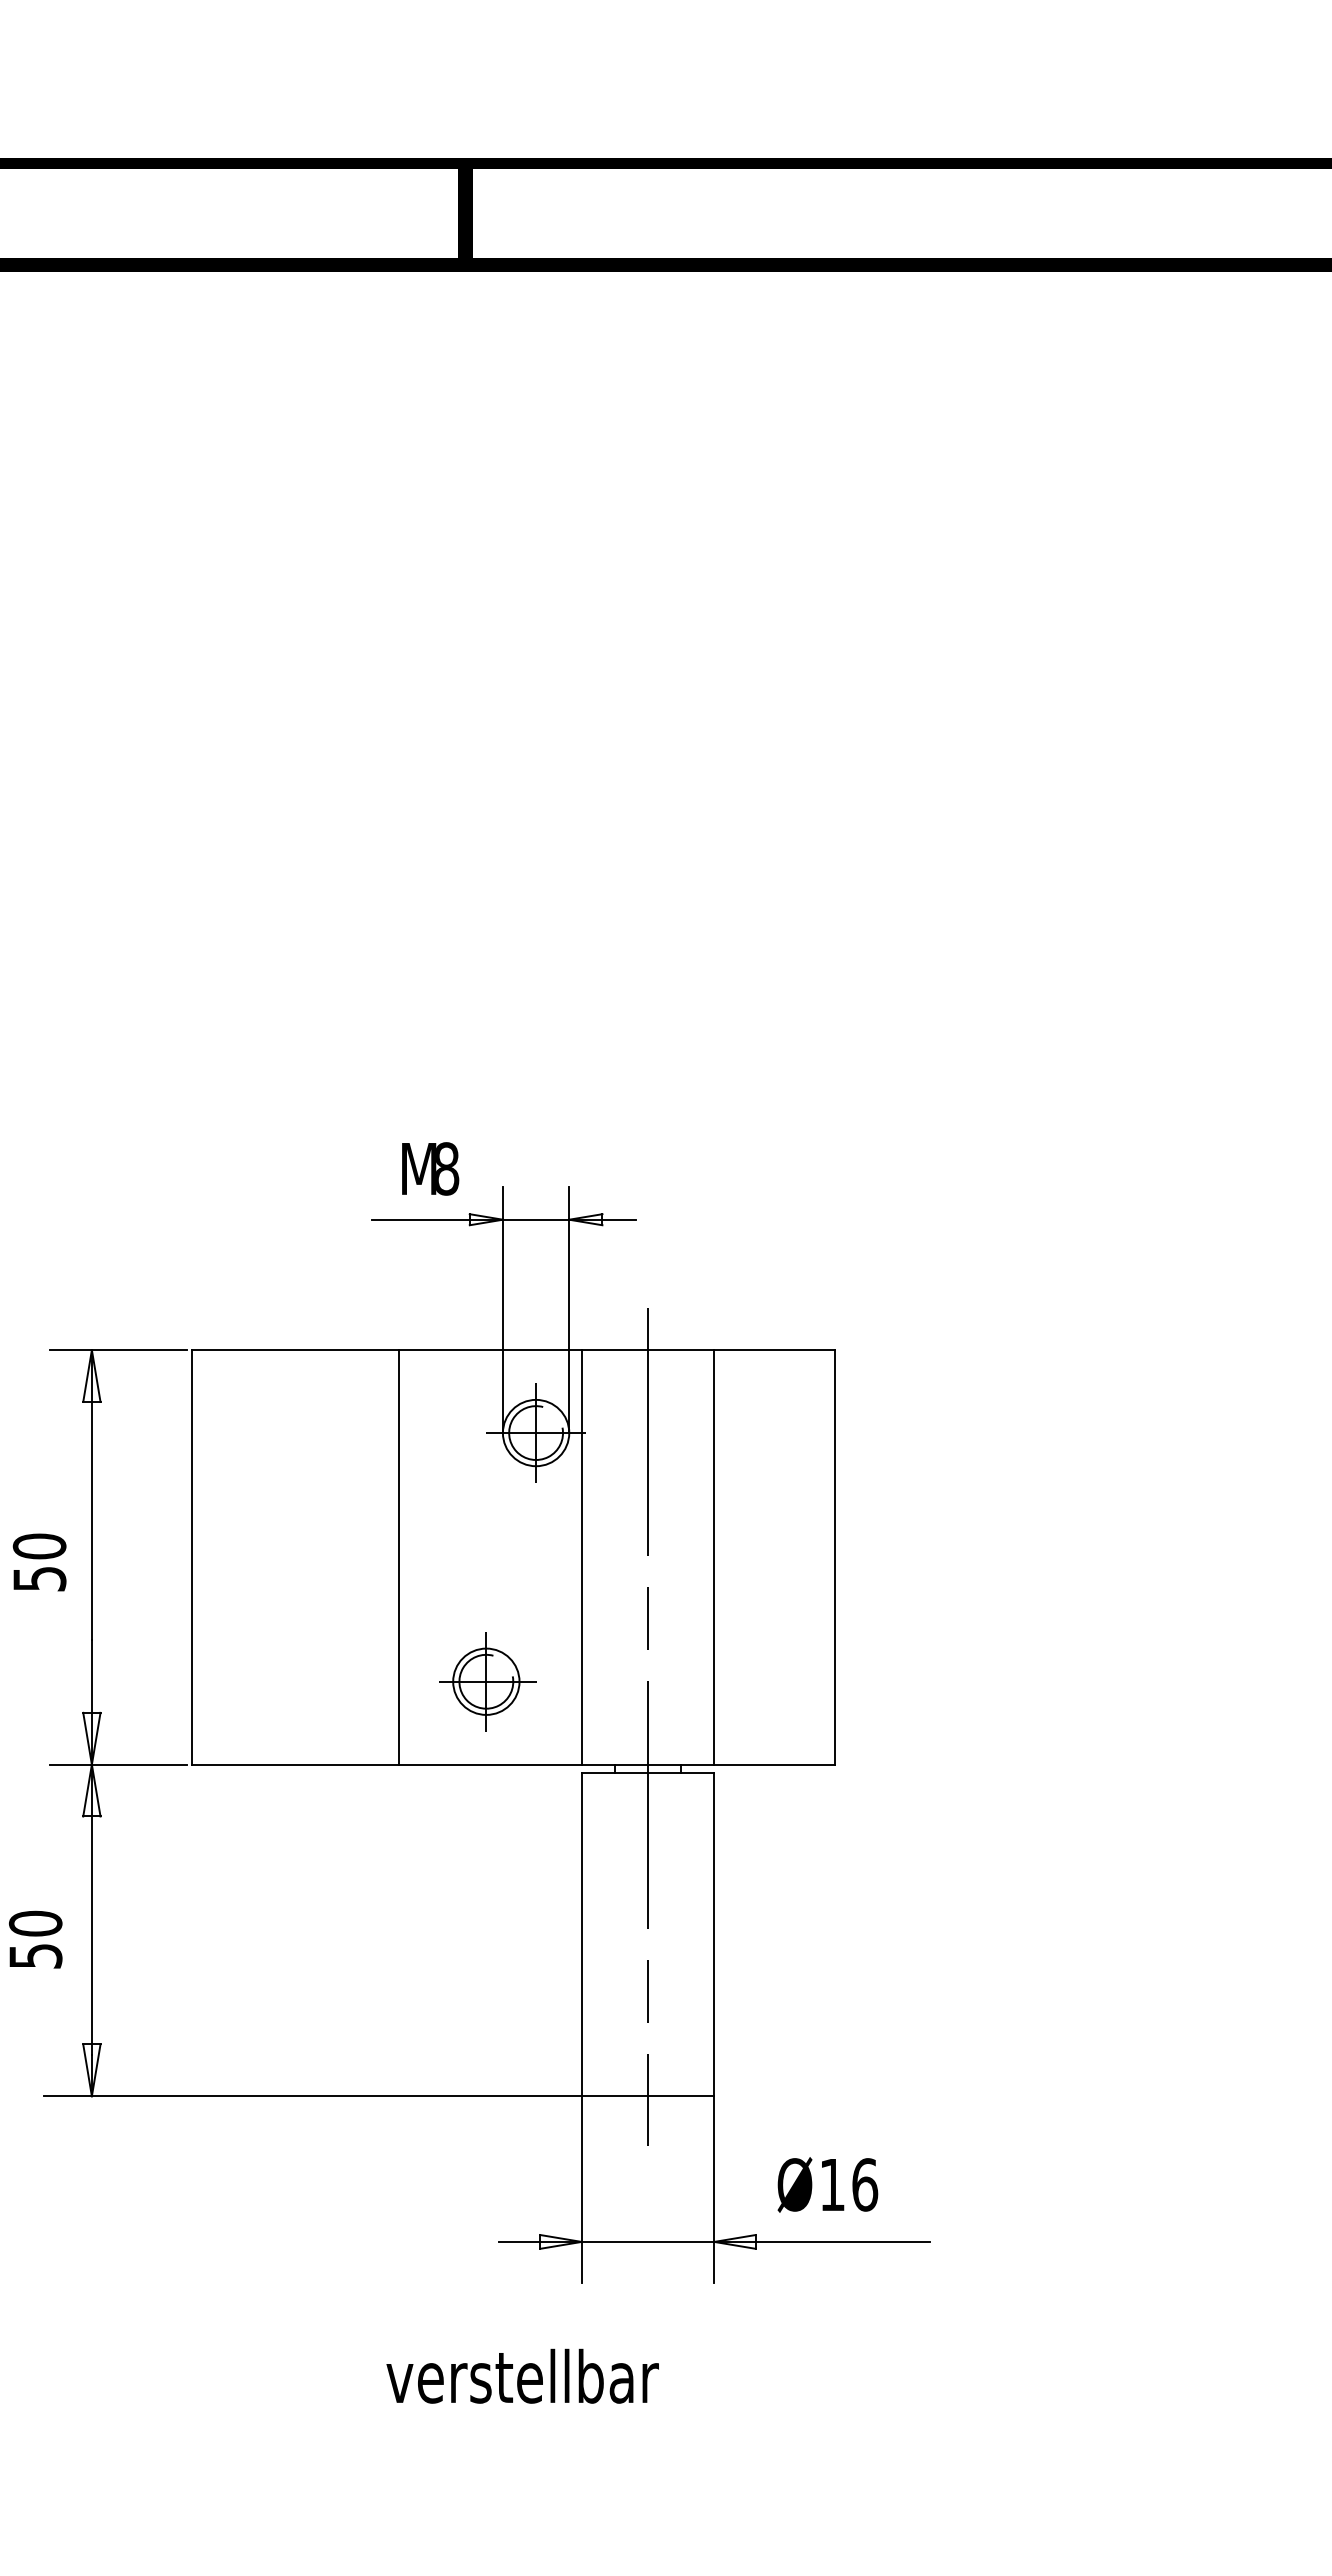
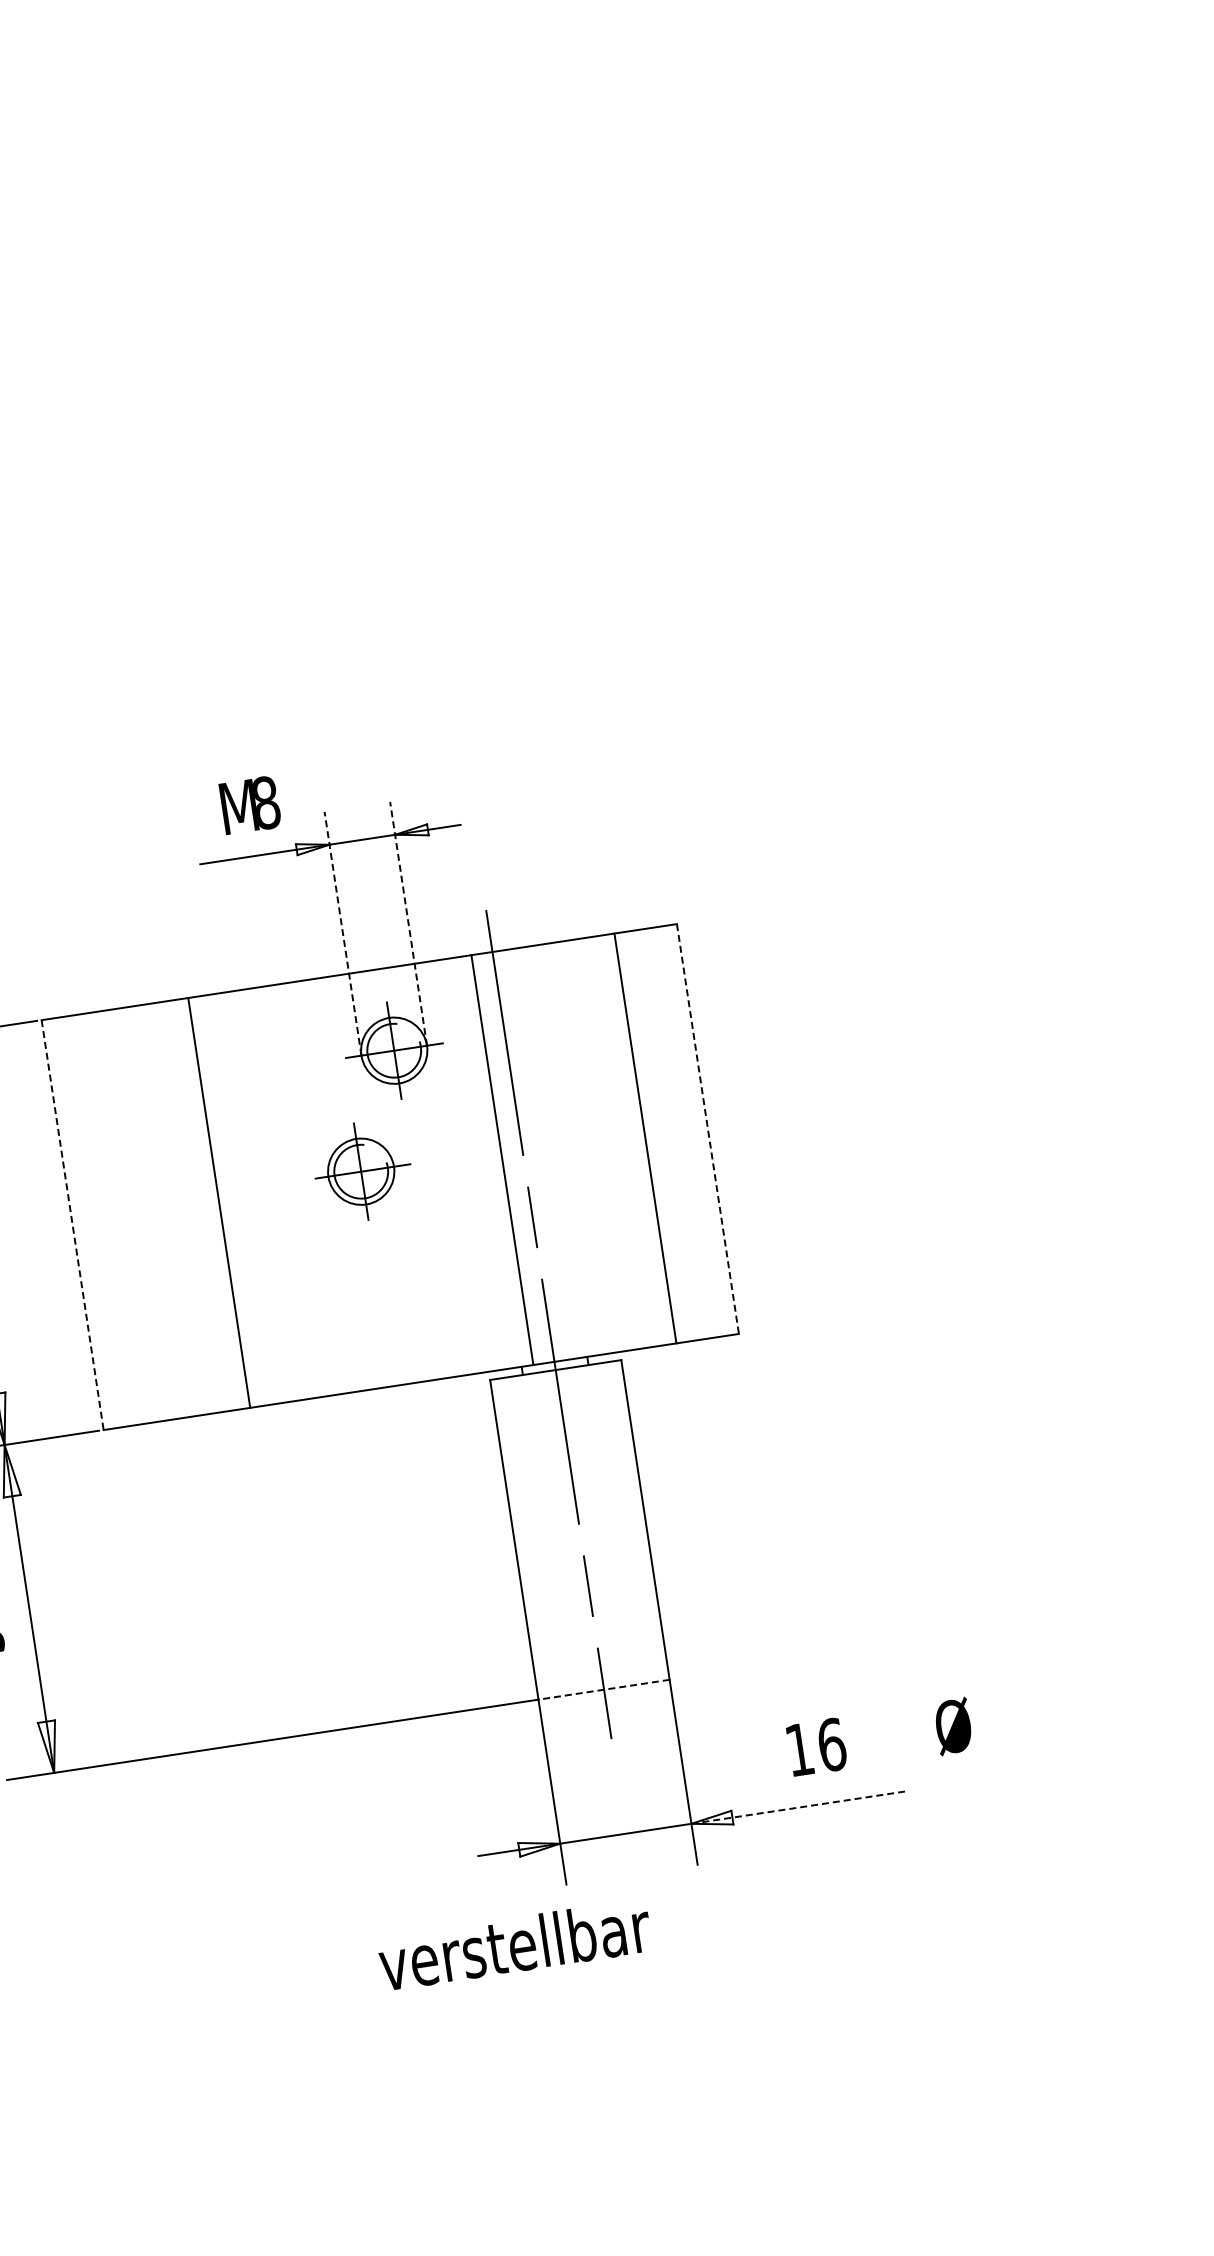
line: (502, 1309) -> (342, 933), solid -> dashed
line: (569, 1309) -> (408, 923), solid -> dashed
line: (192, 1557) -> (73, 1225), solid -> dashed
line: (399, 1557) -> (219, 1203), moved
line: (581, 1557) -> (502, 1160), moved
line: (714, 1557) -> (645, 1138), moved
line: (834, 1557) -> (707, 1129), solid -> dashed
part: (487, 1681) -> (362, 1171), moved
line: (647, 2096) -> (603, 1690), solid -> dashed
text: (794, 2184) -> (952, 1726), moved
line: (822, 2241) -> (798, 1807), solid -> dashed
text: (522, 2375) -> (514, 1944), moved

